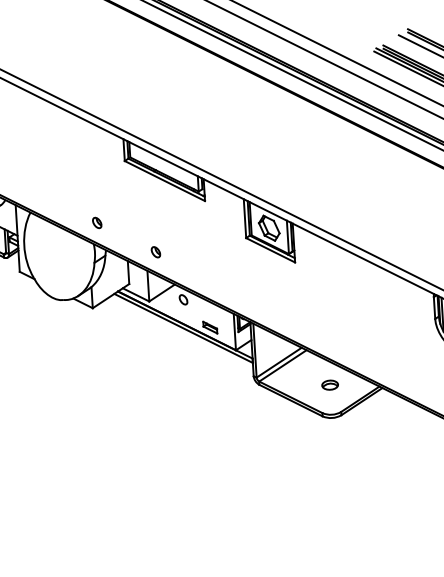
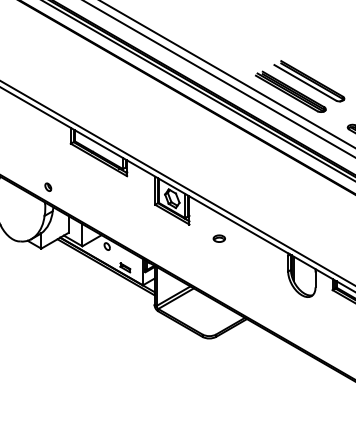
part: (156, 251) -> (89, 210), removed
part: (328, 384) -> (218, 238), moved

